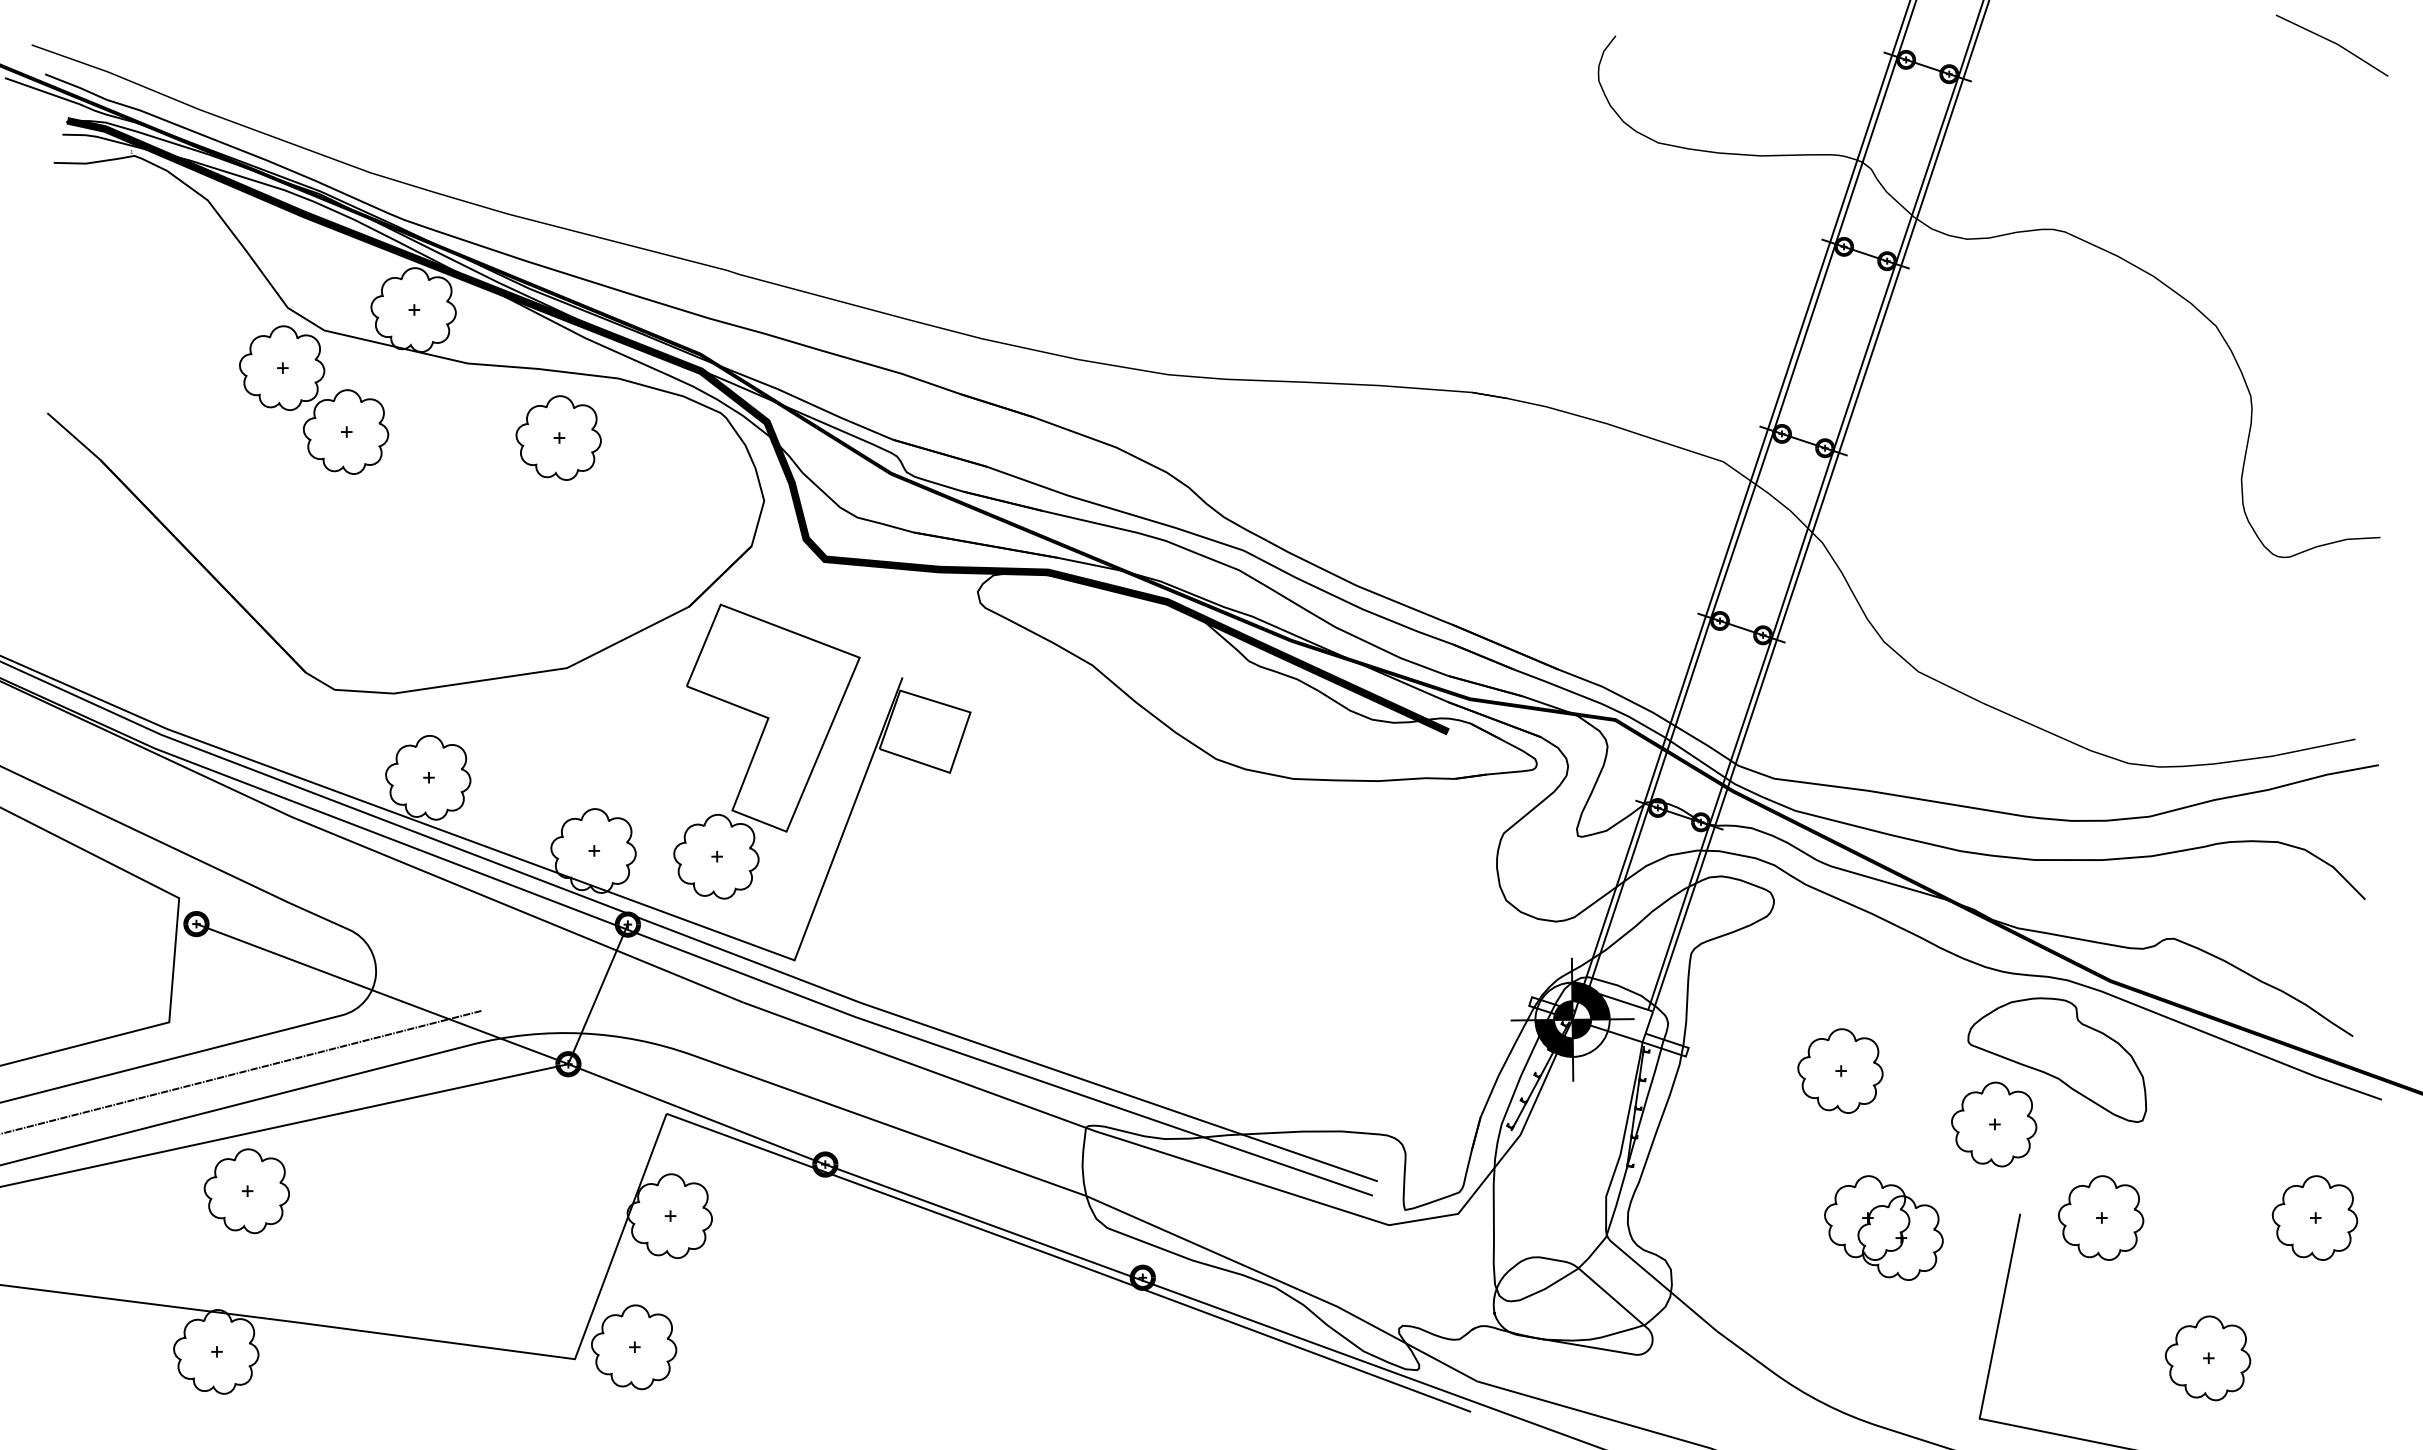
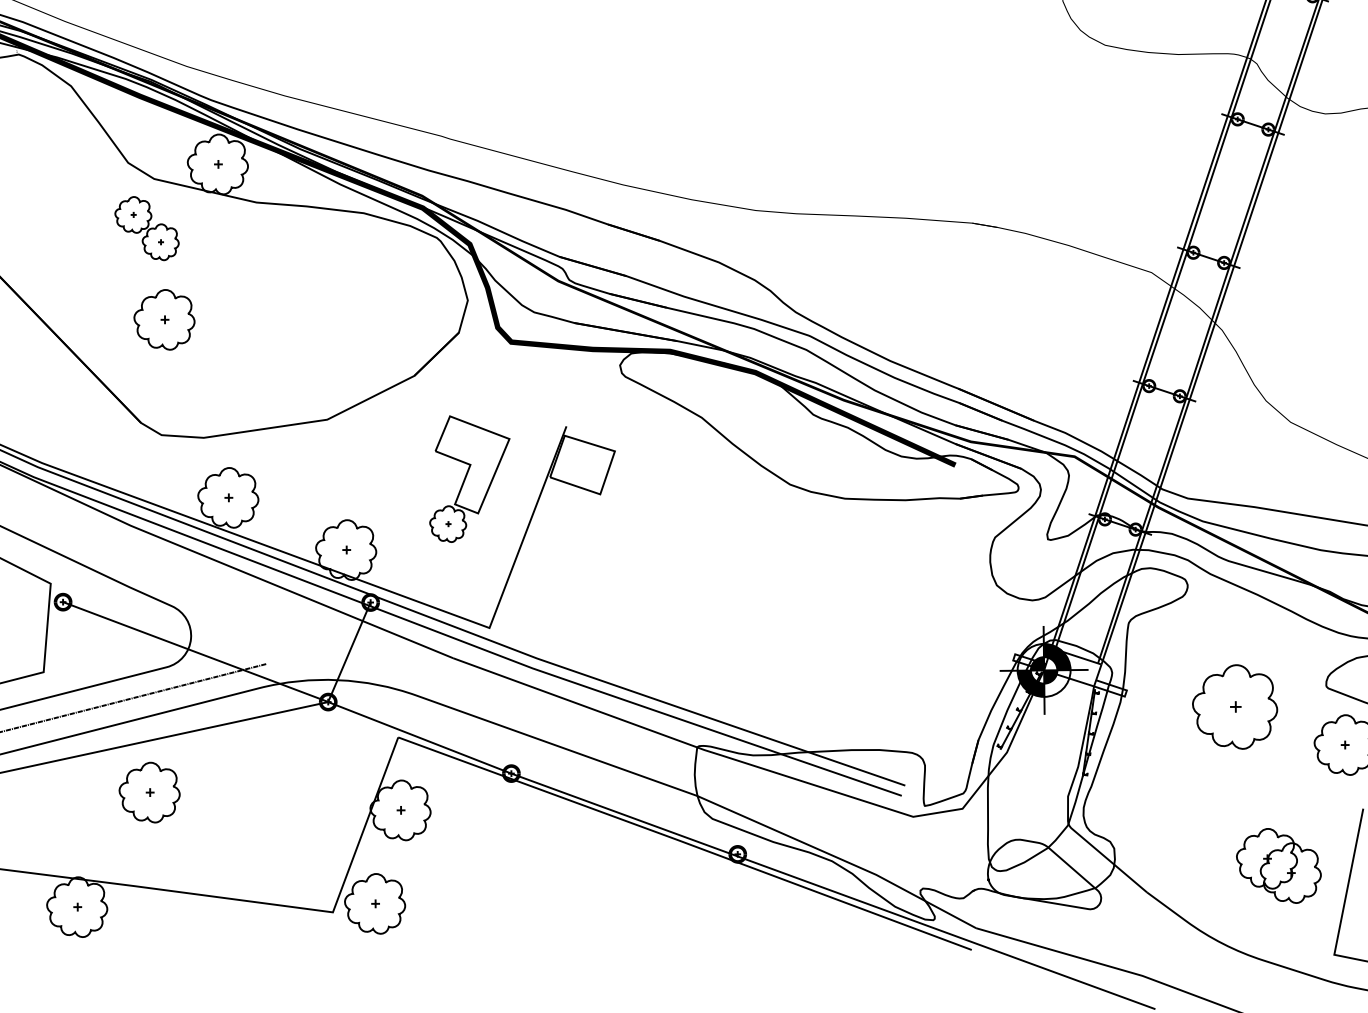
part: (314, 399) -> (147, 228), size x0.6
part: (558, 437) -> (164, 319), moved
part: (766, 751) -> (469, 479), size x0.6
part: (1840, 1070) -> (1235, 706), size x1.4
part: (246, 1191) -> (149, 792), moved
part: (1883, 1227) -> (1278, 865), moved

